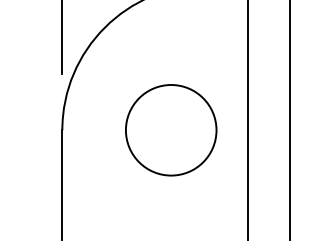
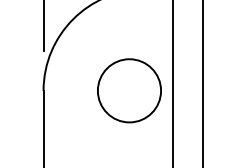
circle: (171, 129) -> (129, 90), moved

